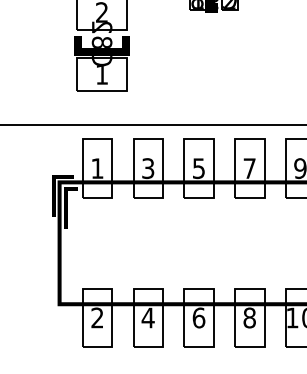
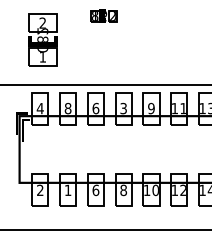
text: (95, 168) -> (39, 108), 1 -> 4
text: (147, 168) -> (67, 108), 3 -> 8
text: (198, 168) -> (95, 108), 5 -> 6
text: (249, 168) -> (123, 108), 7 -> 3
text: (147, 316) -> (67, 189), 4 -> 1

